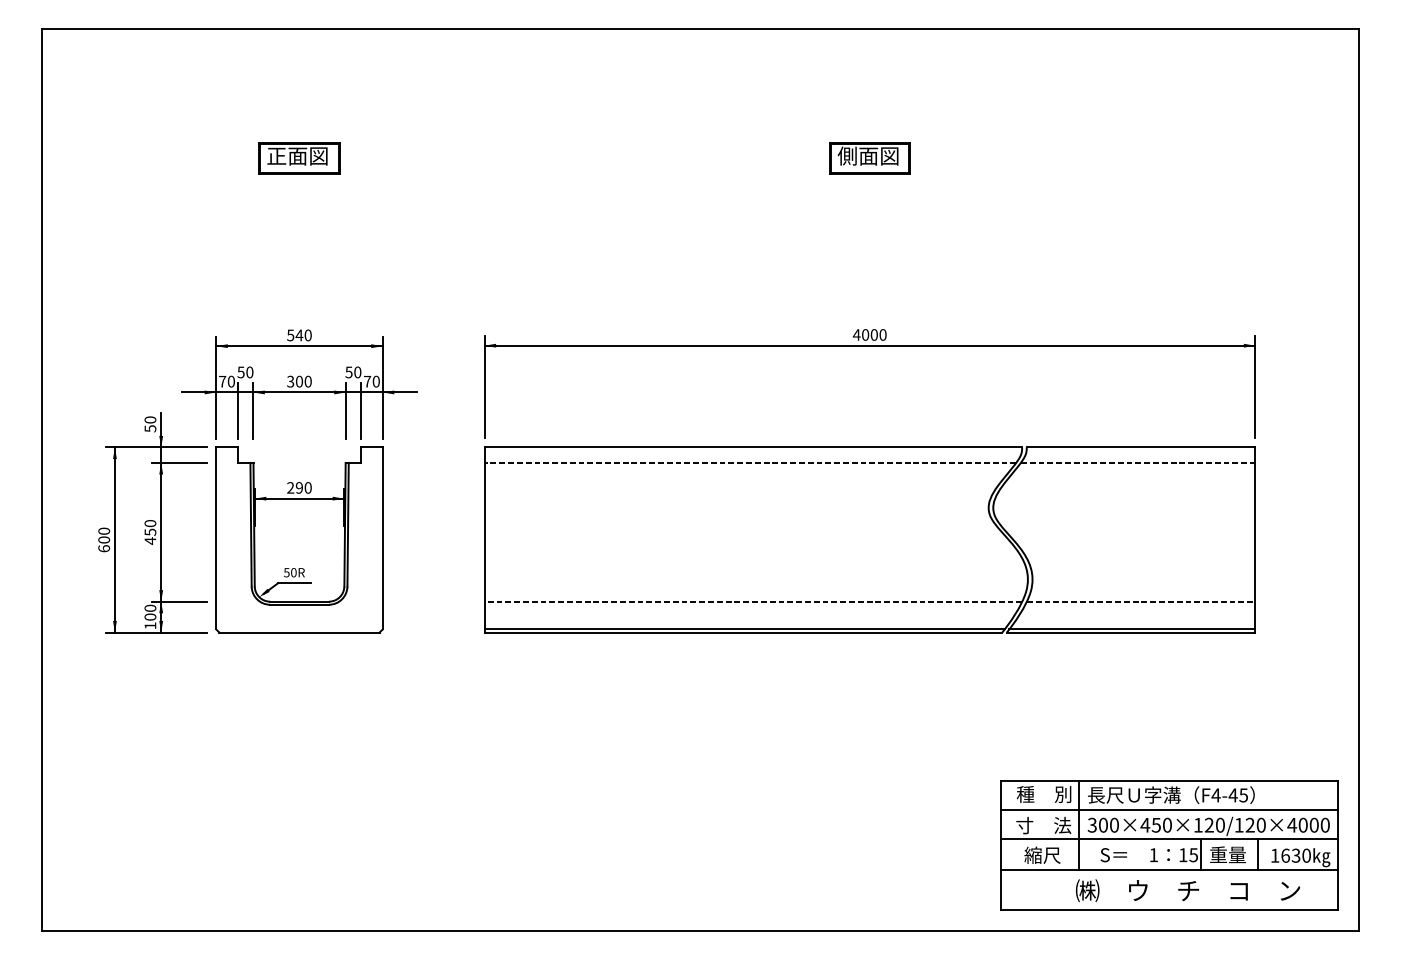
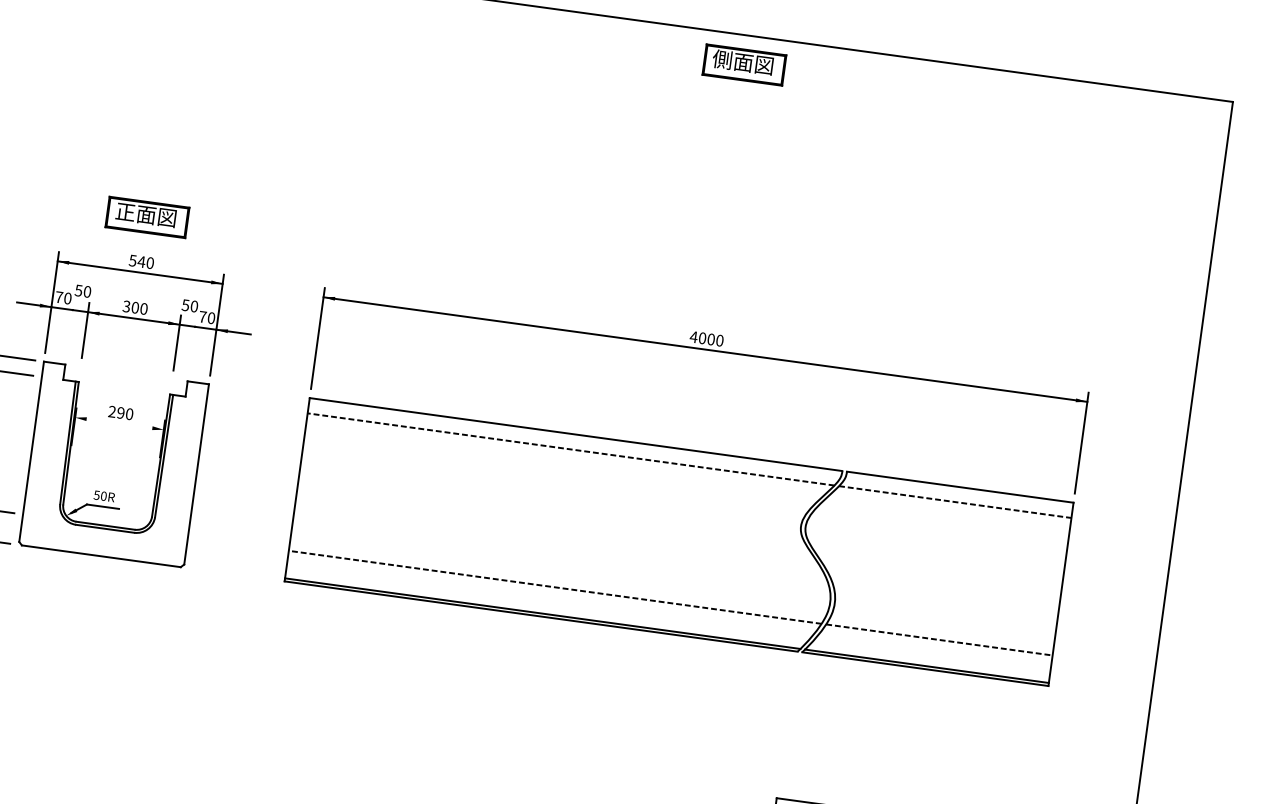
part: (299, 158) -> (147, 217), moved
part: (869, 158) -> (743, 64), moved
line: (237, 410) -> (70, 327), removed
line: (361, 410) -> (192, 344), removed
line: (299, 498) -> (119, 423), removed

